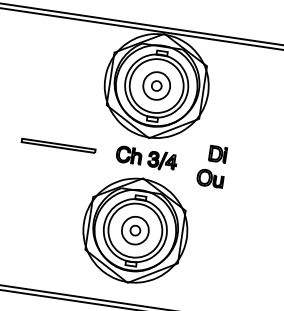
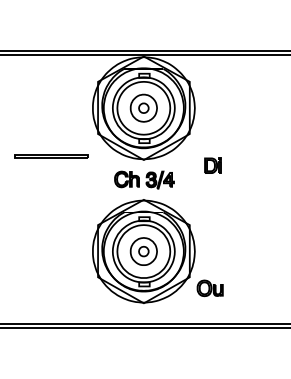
line: (59, 145) -> (51, 155), moved
part: (209, 178) -> (209, 288), moved

